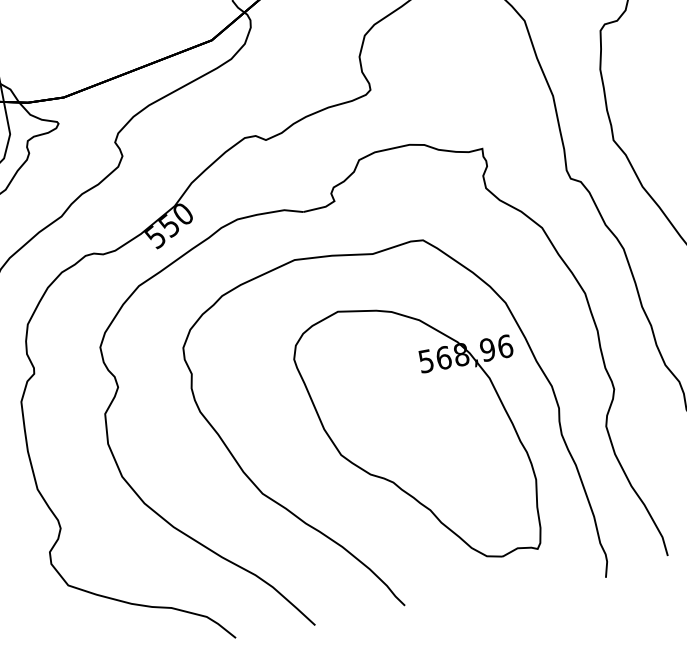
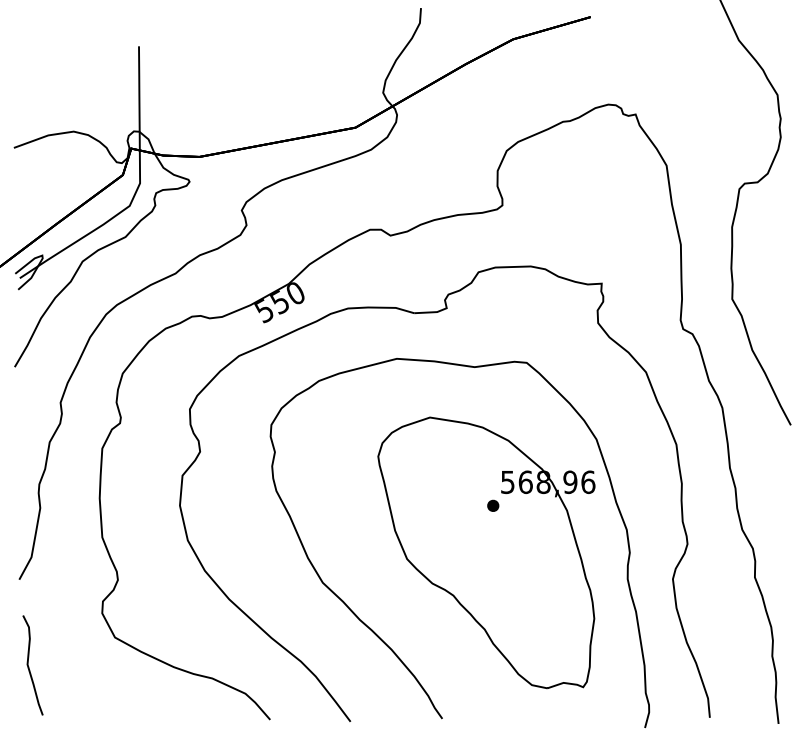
part: (416, 386) -> (493, 505), added

